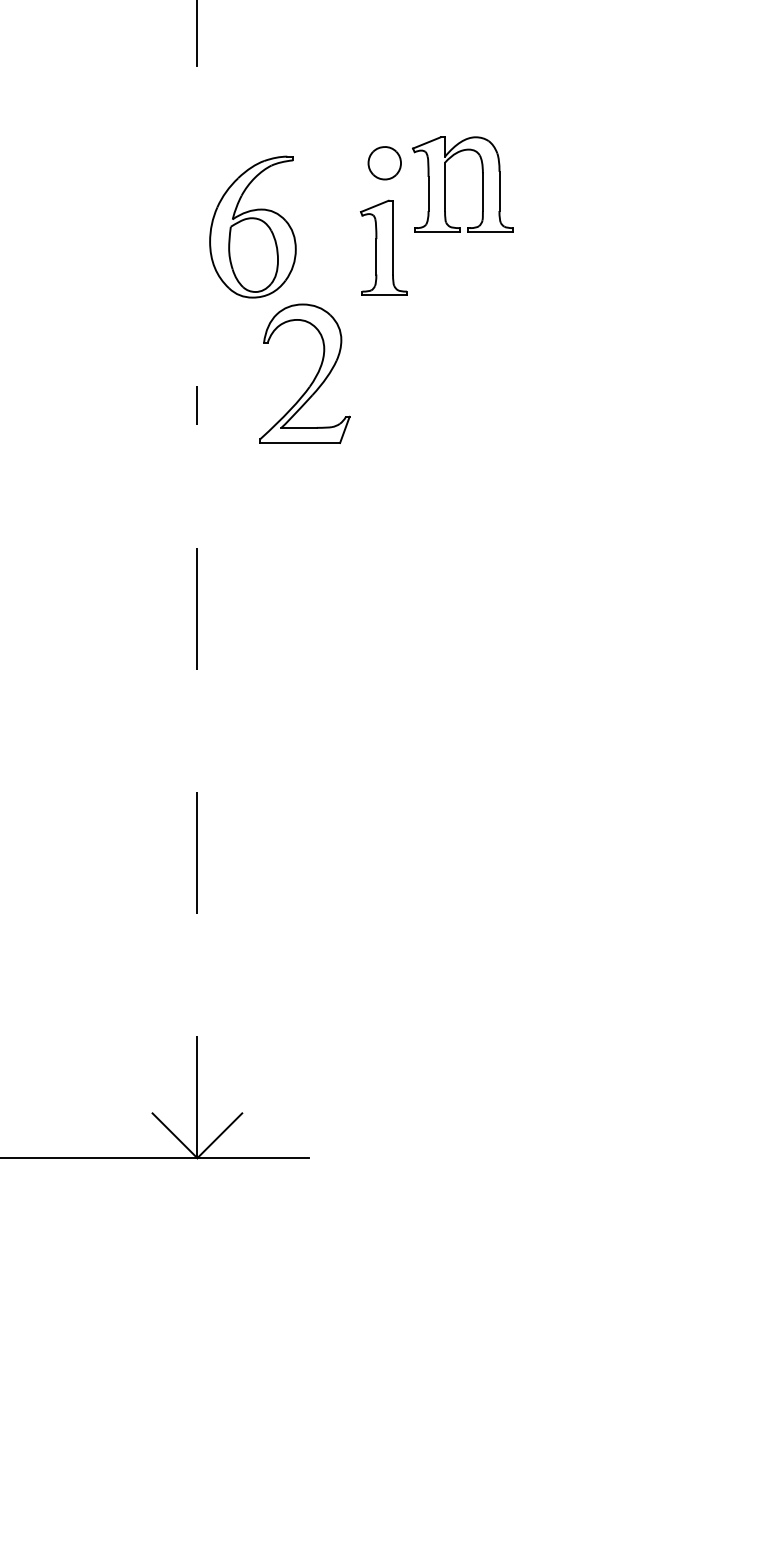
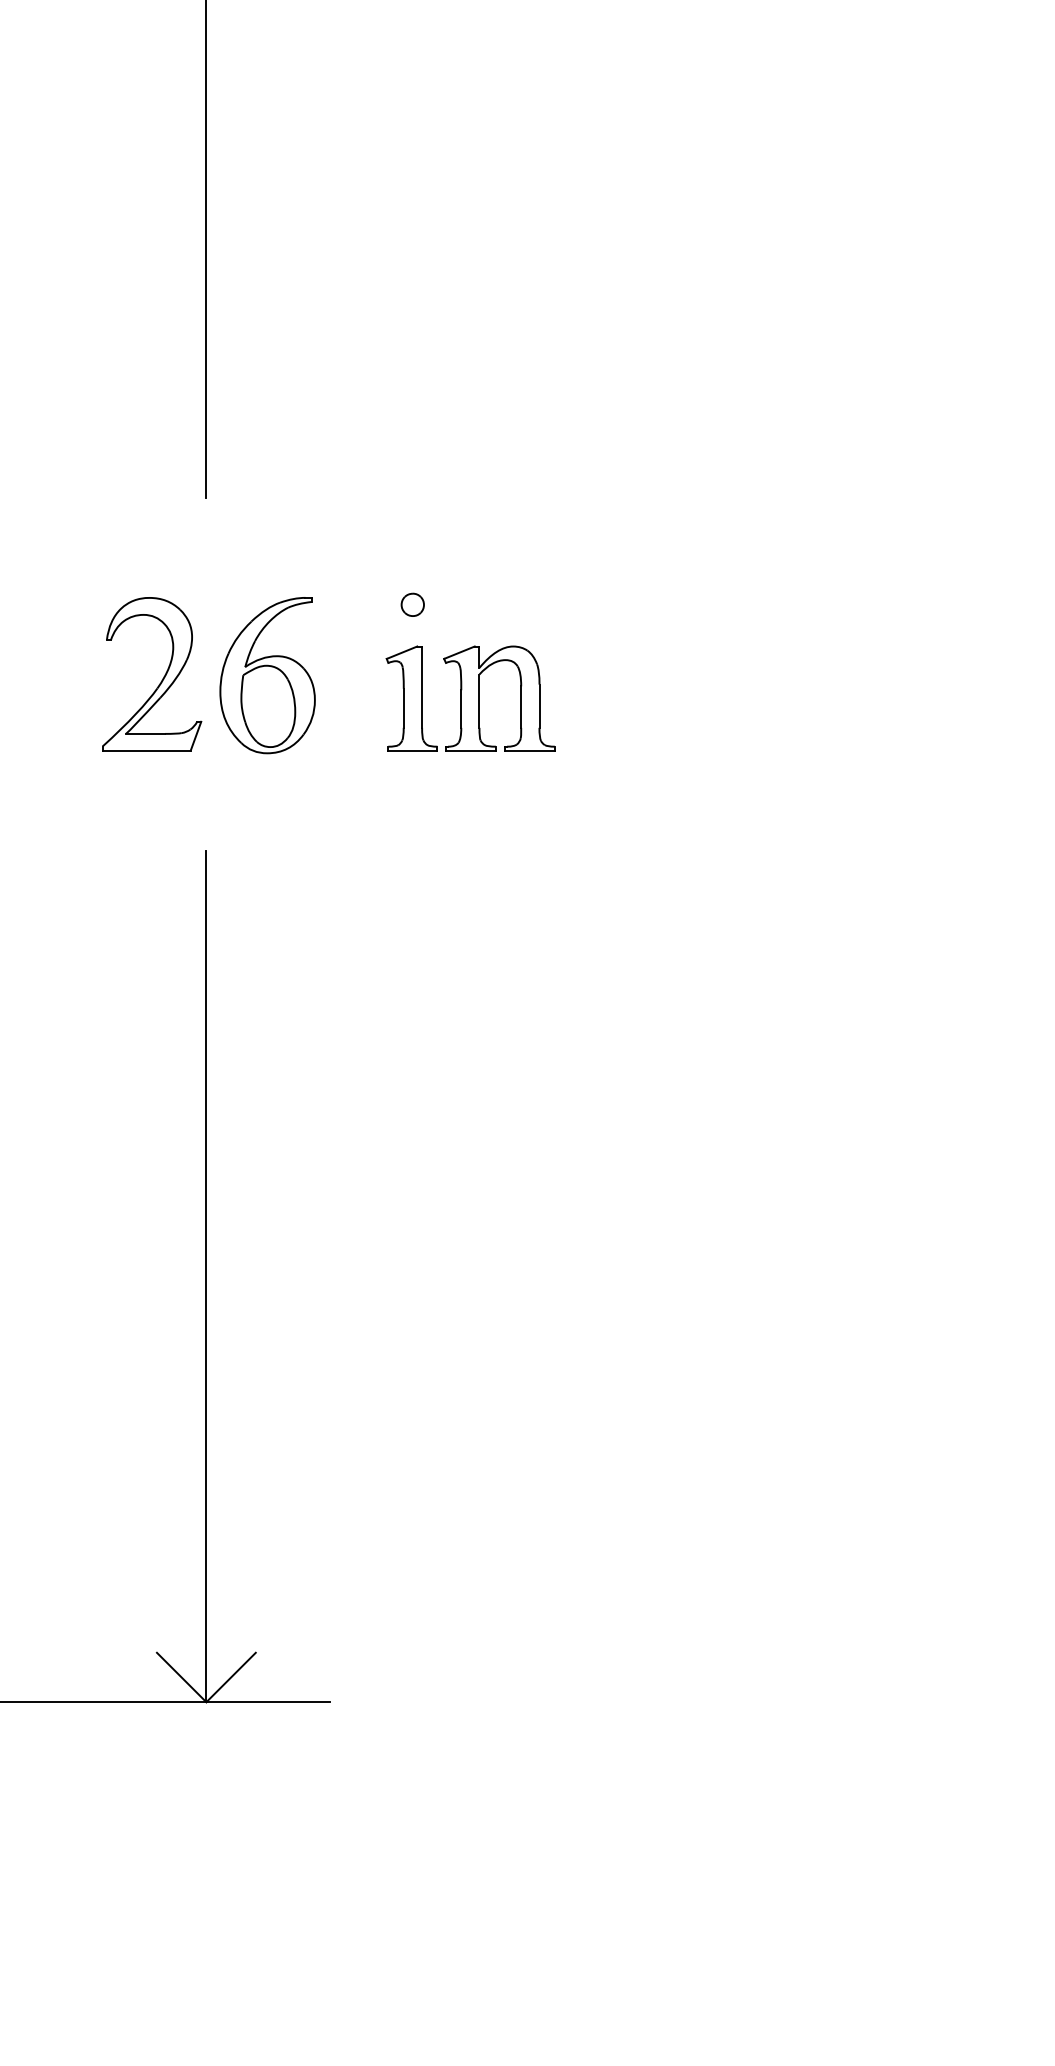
part: (384, 162) -> (412, 604), size x0.62
part: (445, 184) -> (479, 698), moved
part: (312, 380) -> (160, 681), moved
line: (197, 772) -> (206, 1276), dashed -> solid

